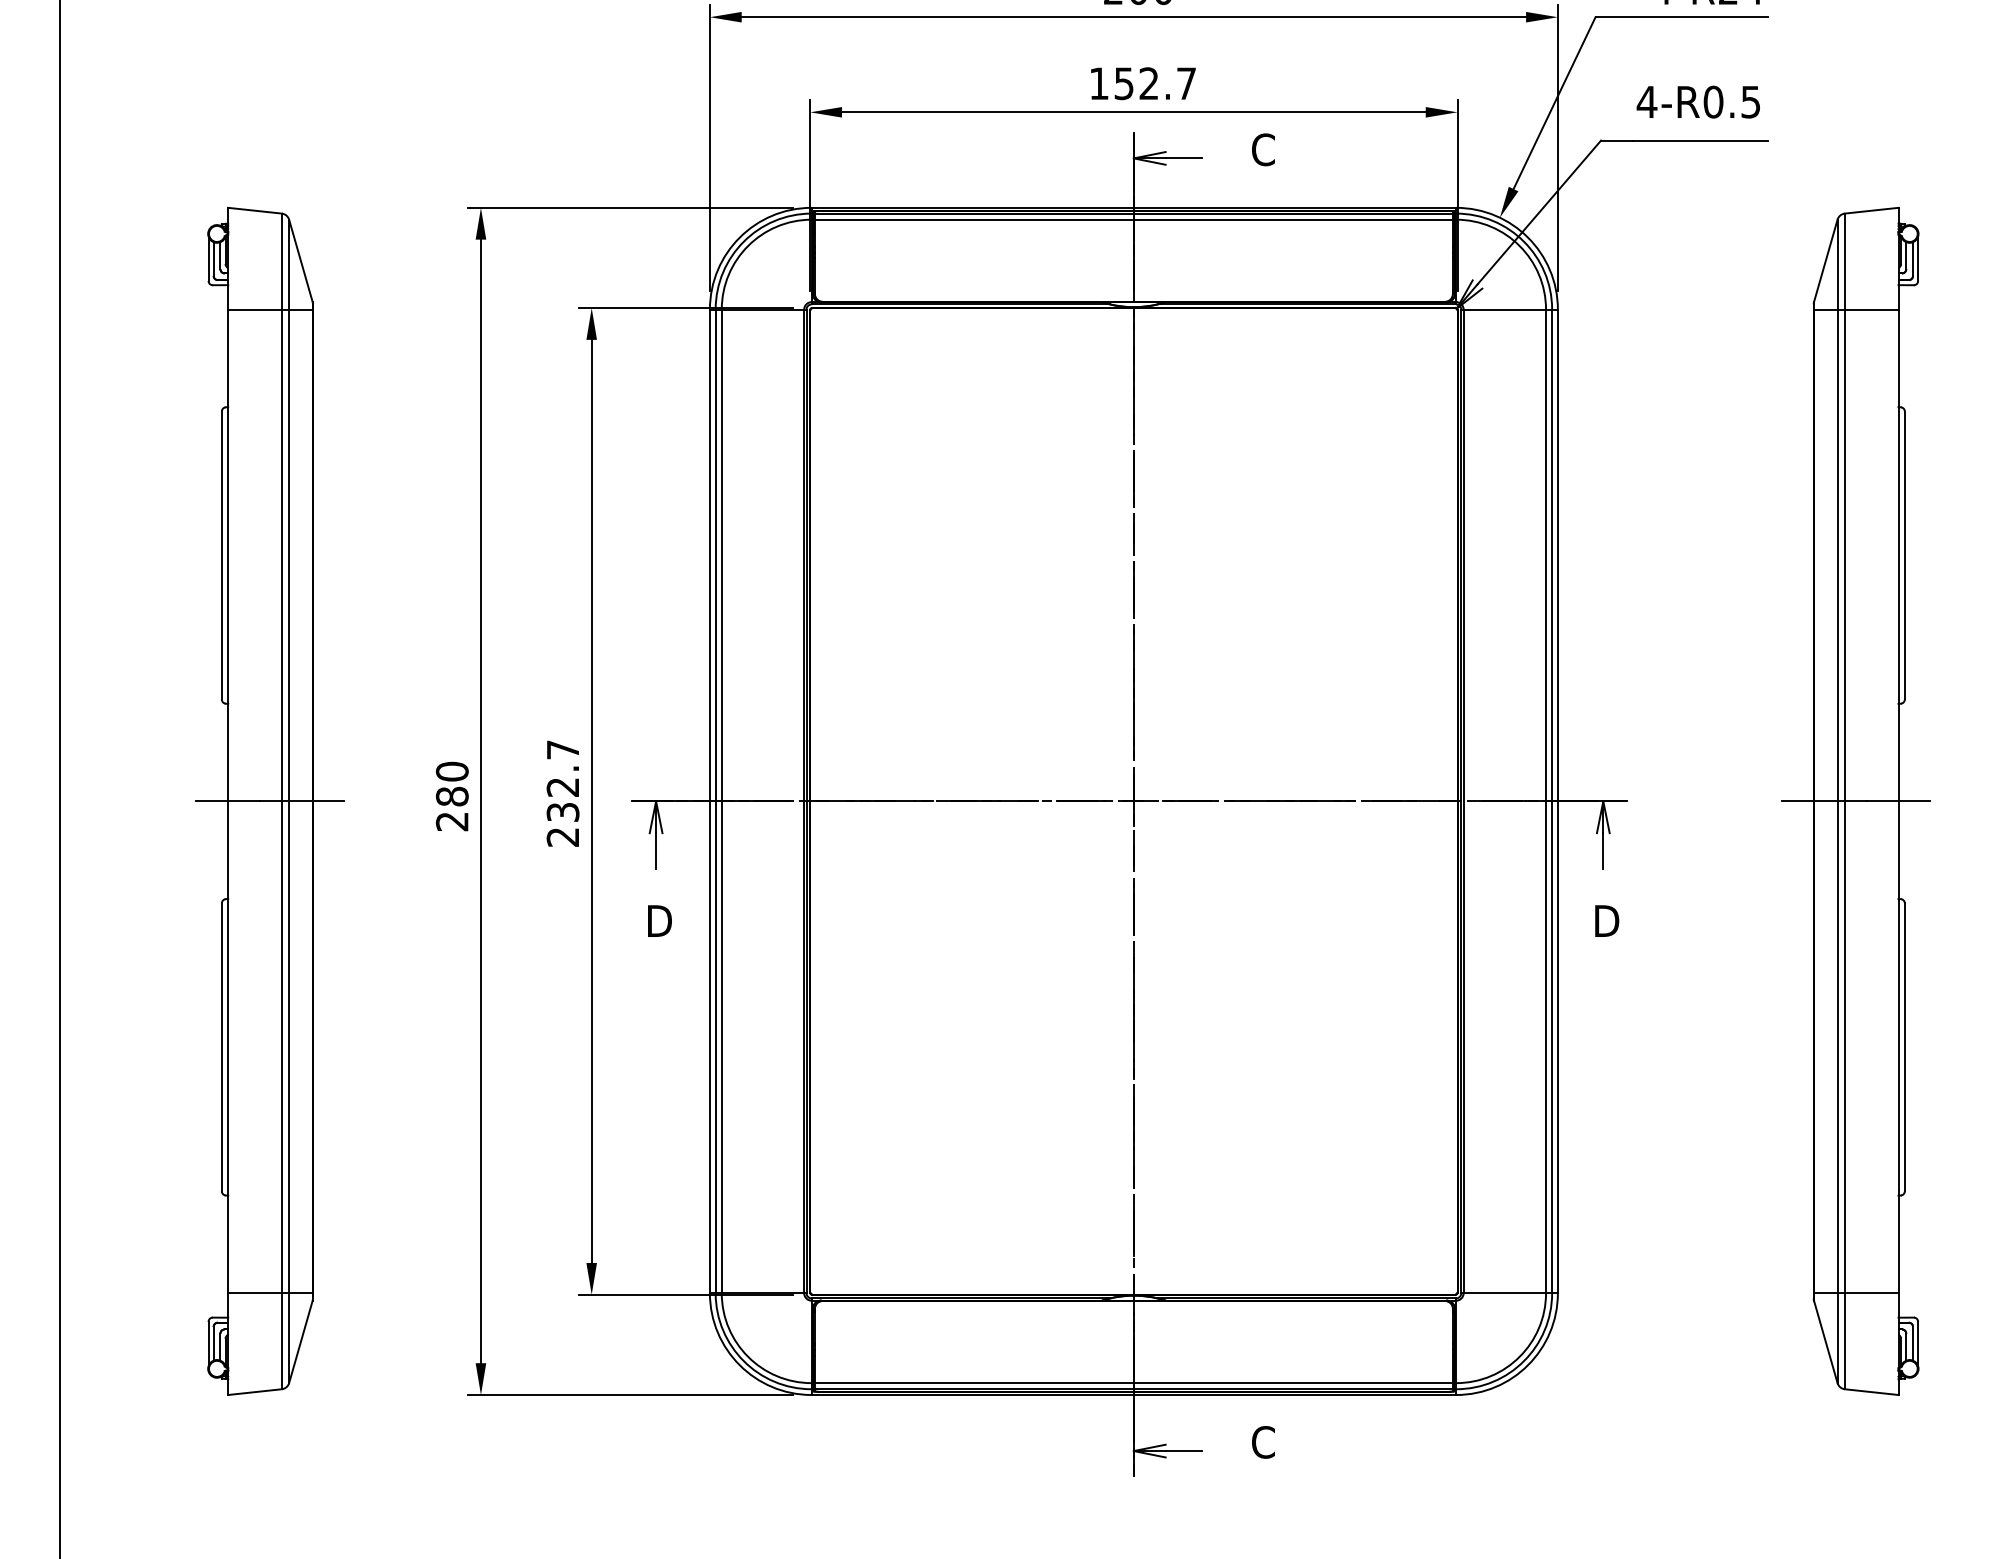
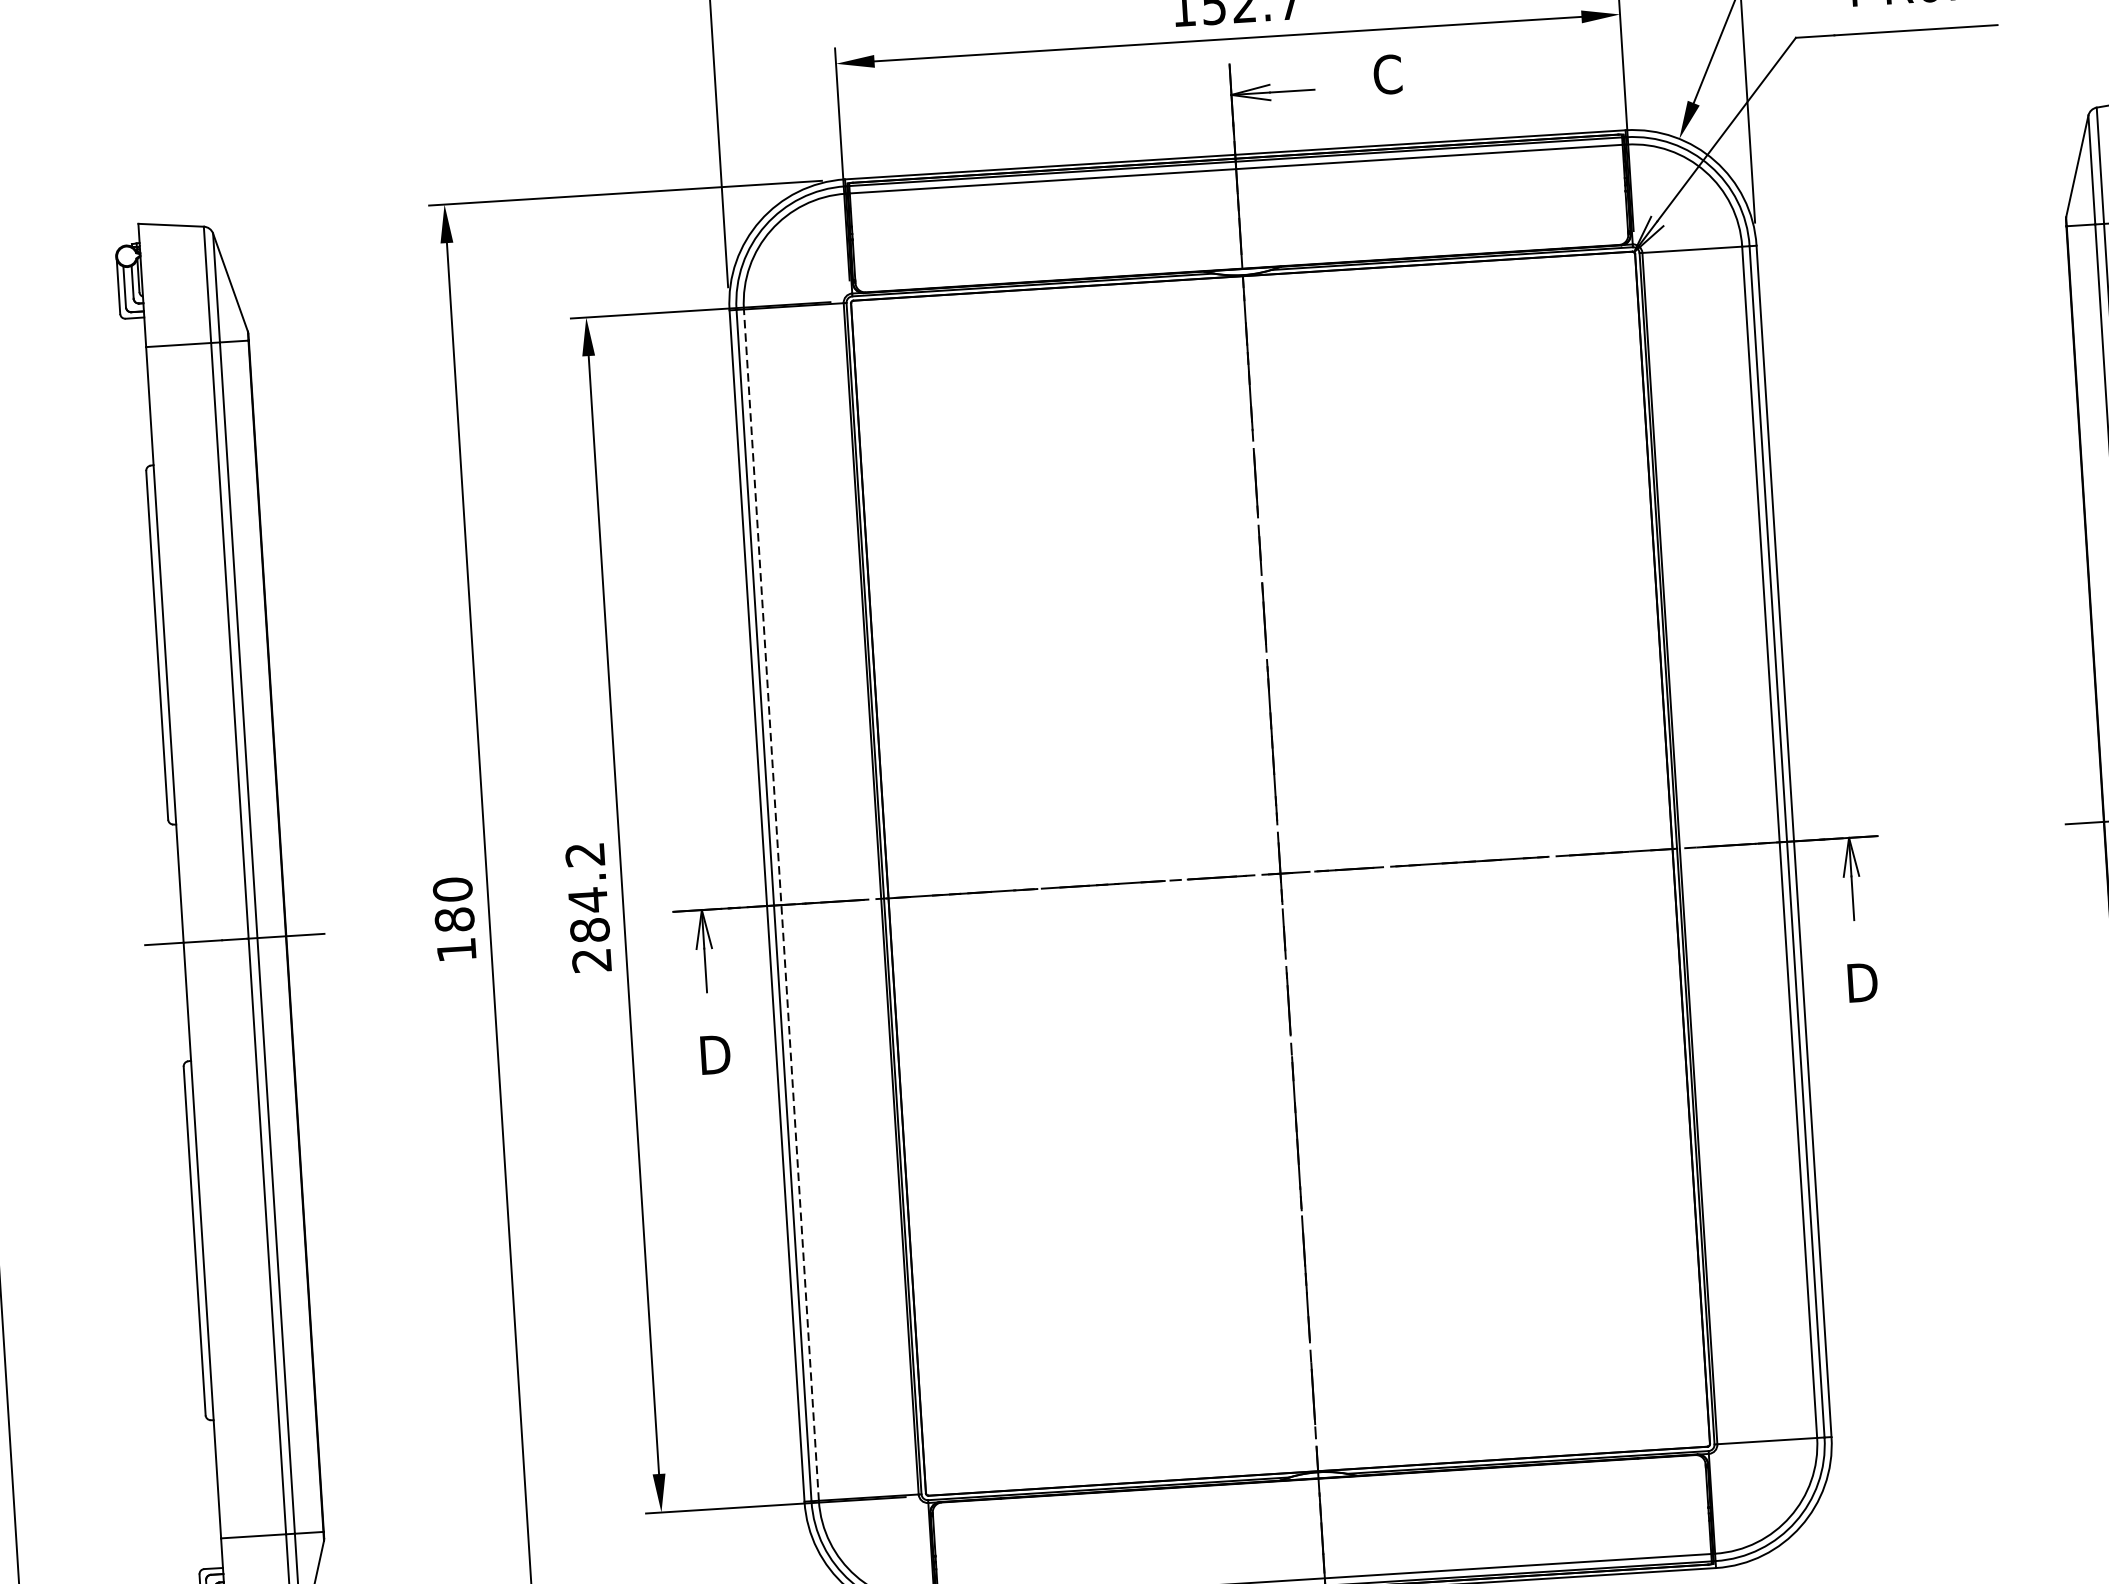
text: (562, 780) -> (586, 891), 232.7 -> 284.2
line: (721, 801) -> (781, 905), solid -> dashed
text: (452, 821) -> (456, 949), 280 -> 180

